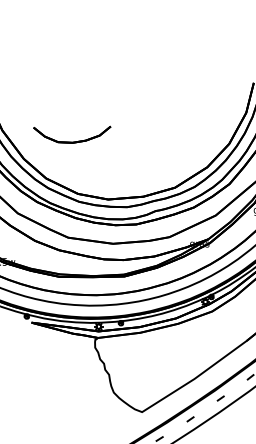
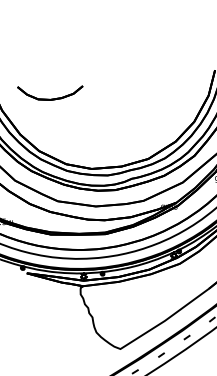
part: (72, 134) -> (50, 92), moved

